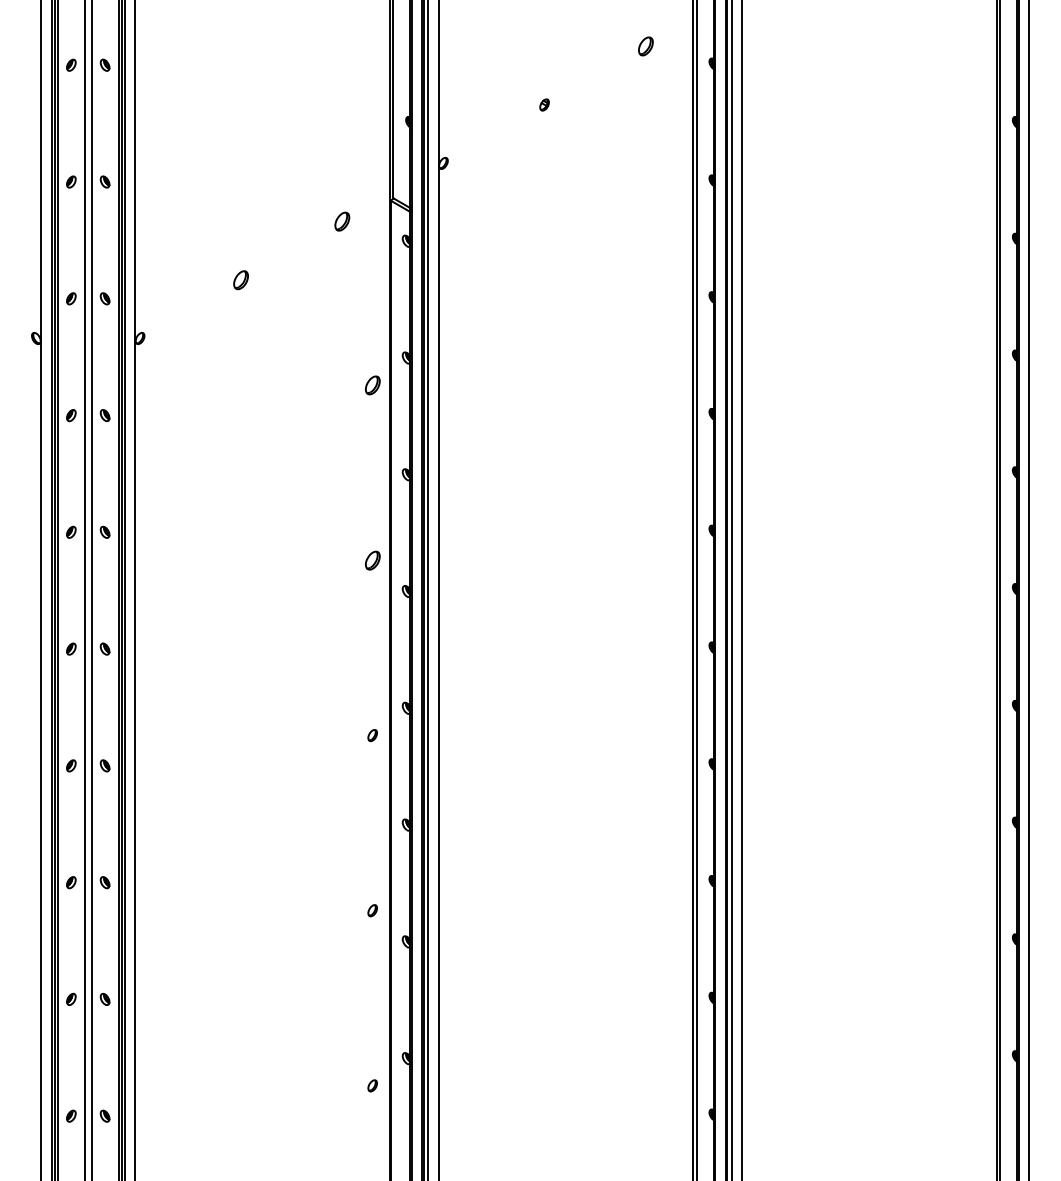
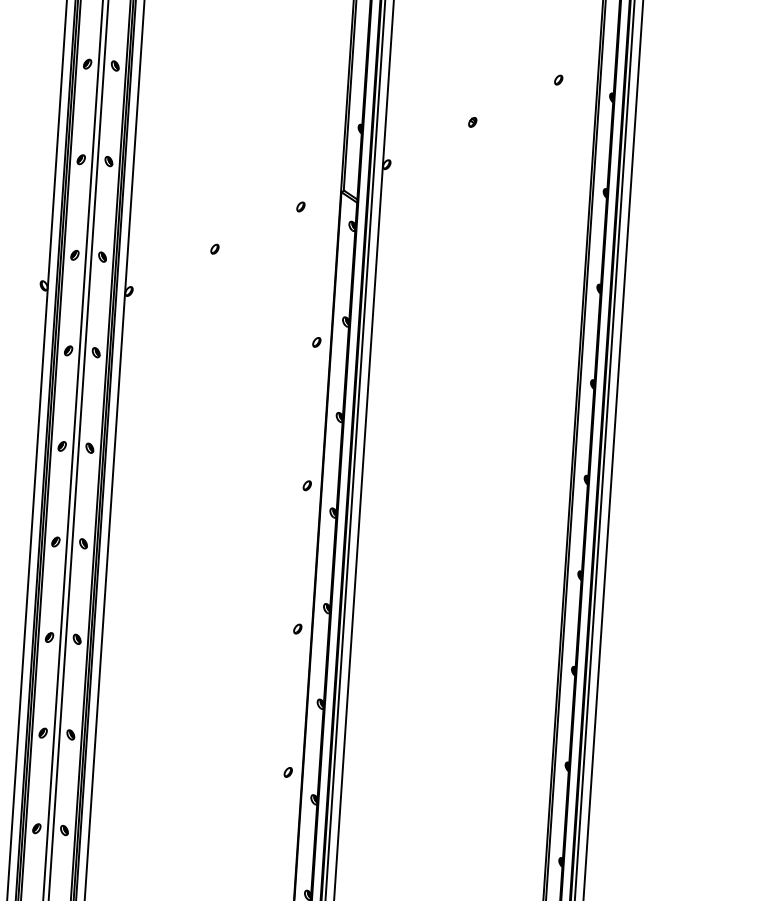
part: (645, 46) -> (558, 80), size x0.62
part: (342, 221) -> (301, 206), size x0.62
part: (241, 279) -> (215, 248), size x0.62
part: (372, 384) -> (316, 341), size x0.62
part: (372, 559) -> (307, 485), size x0.62

